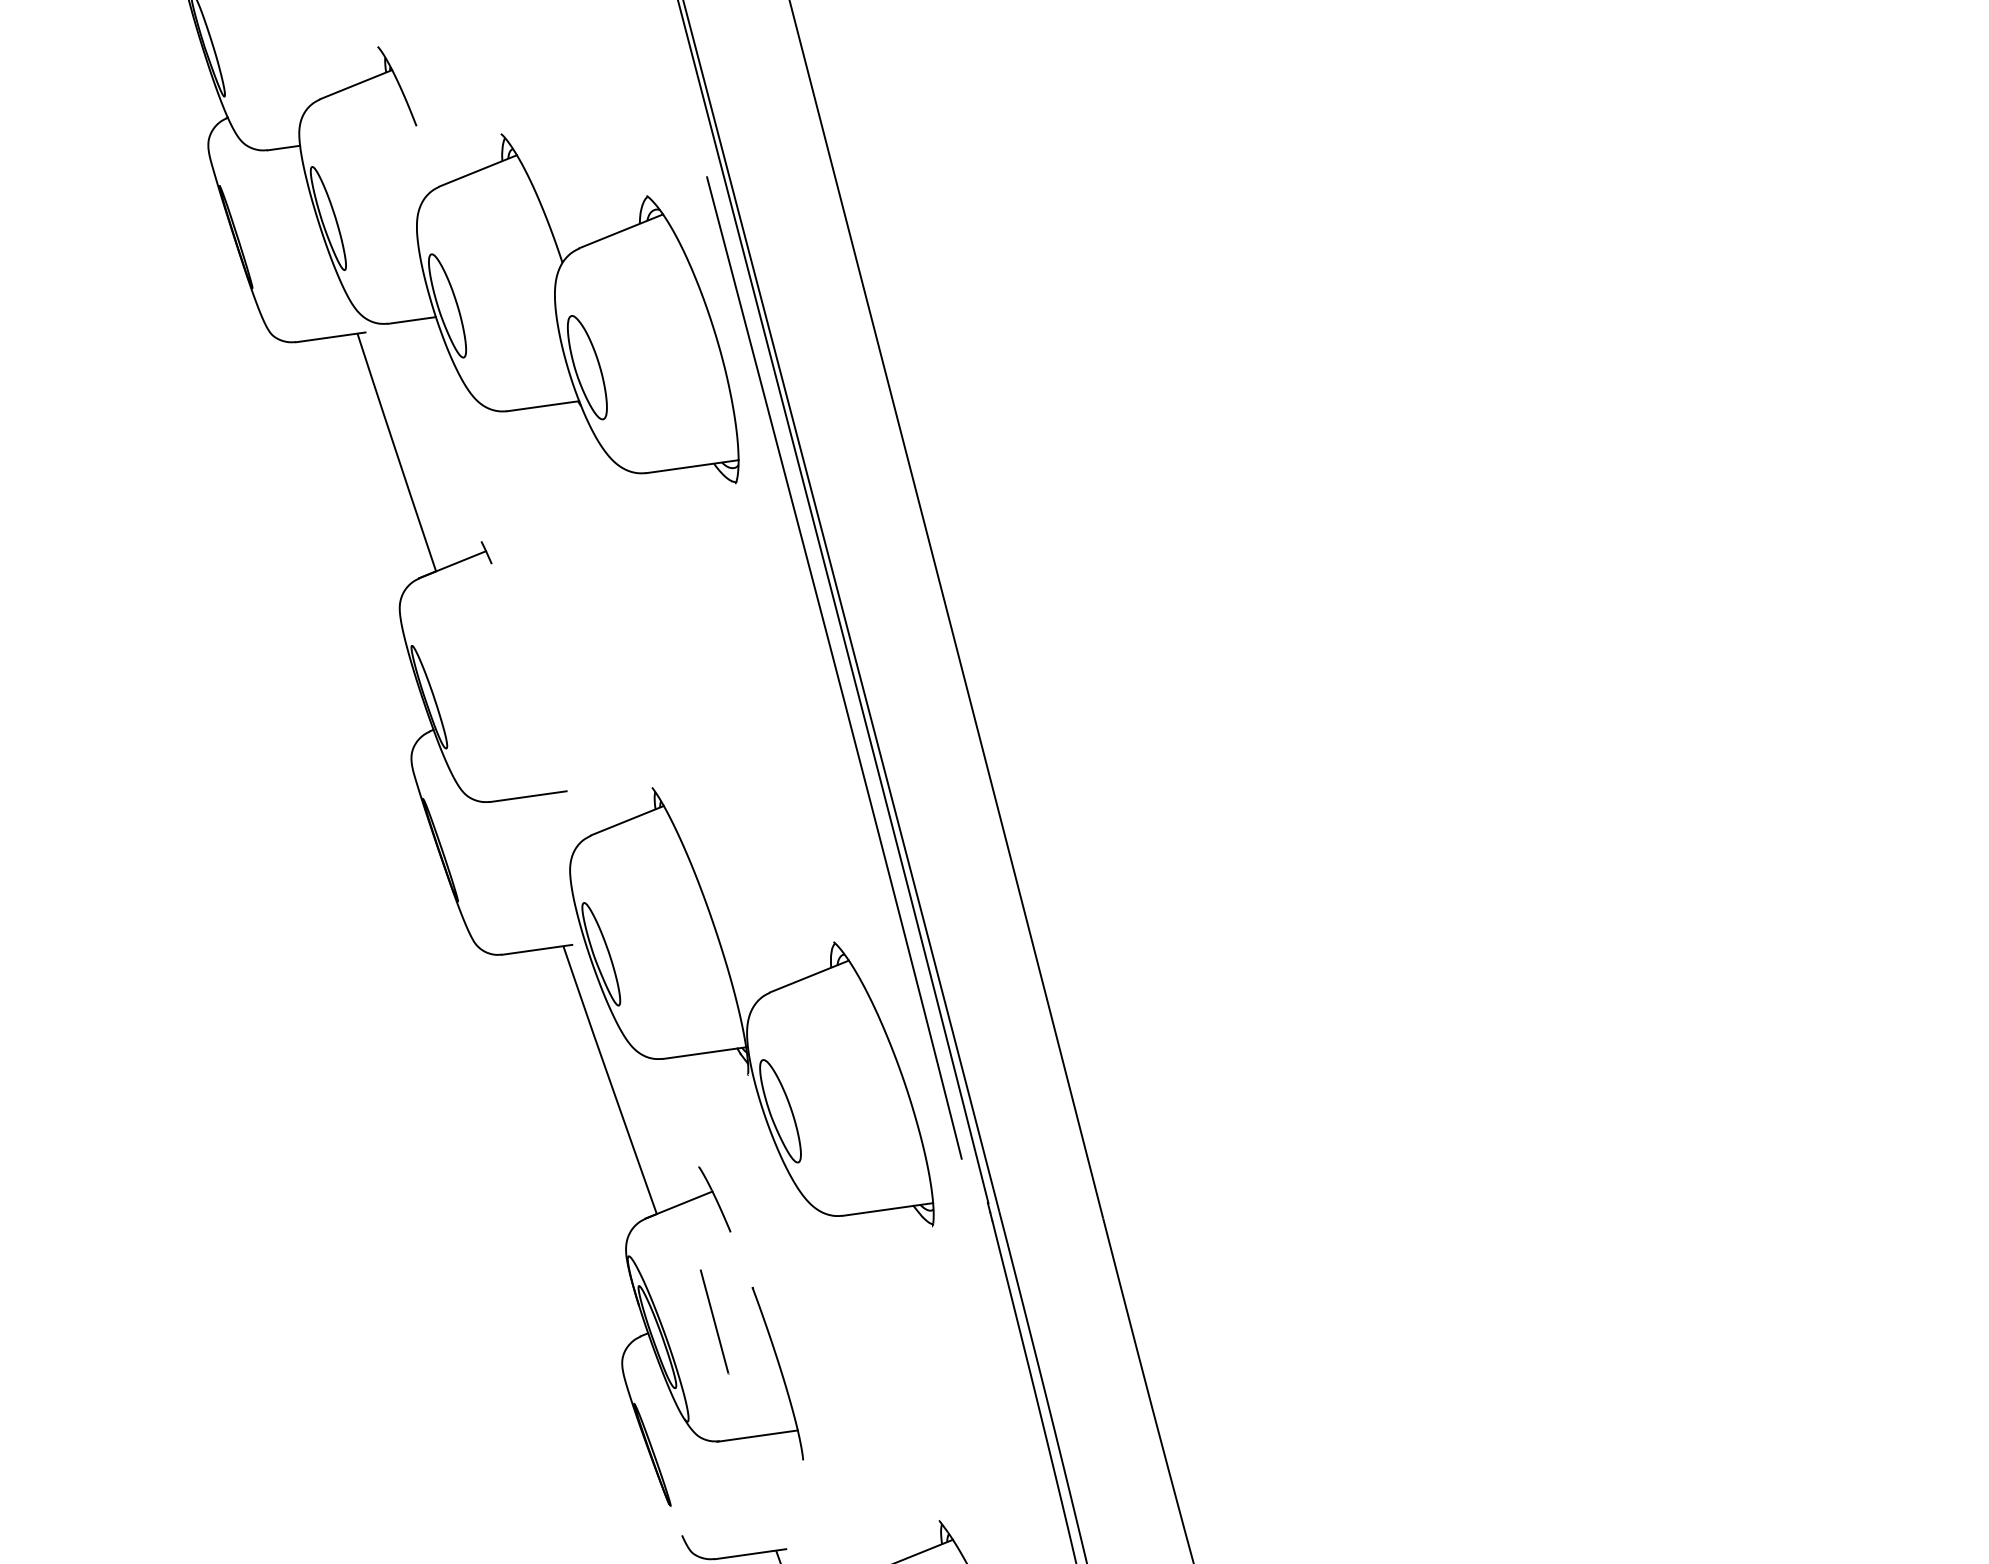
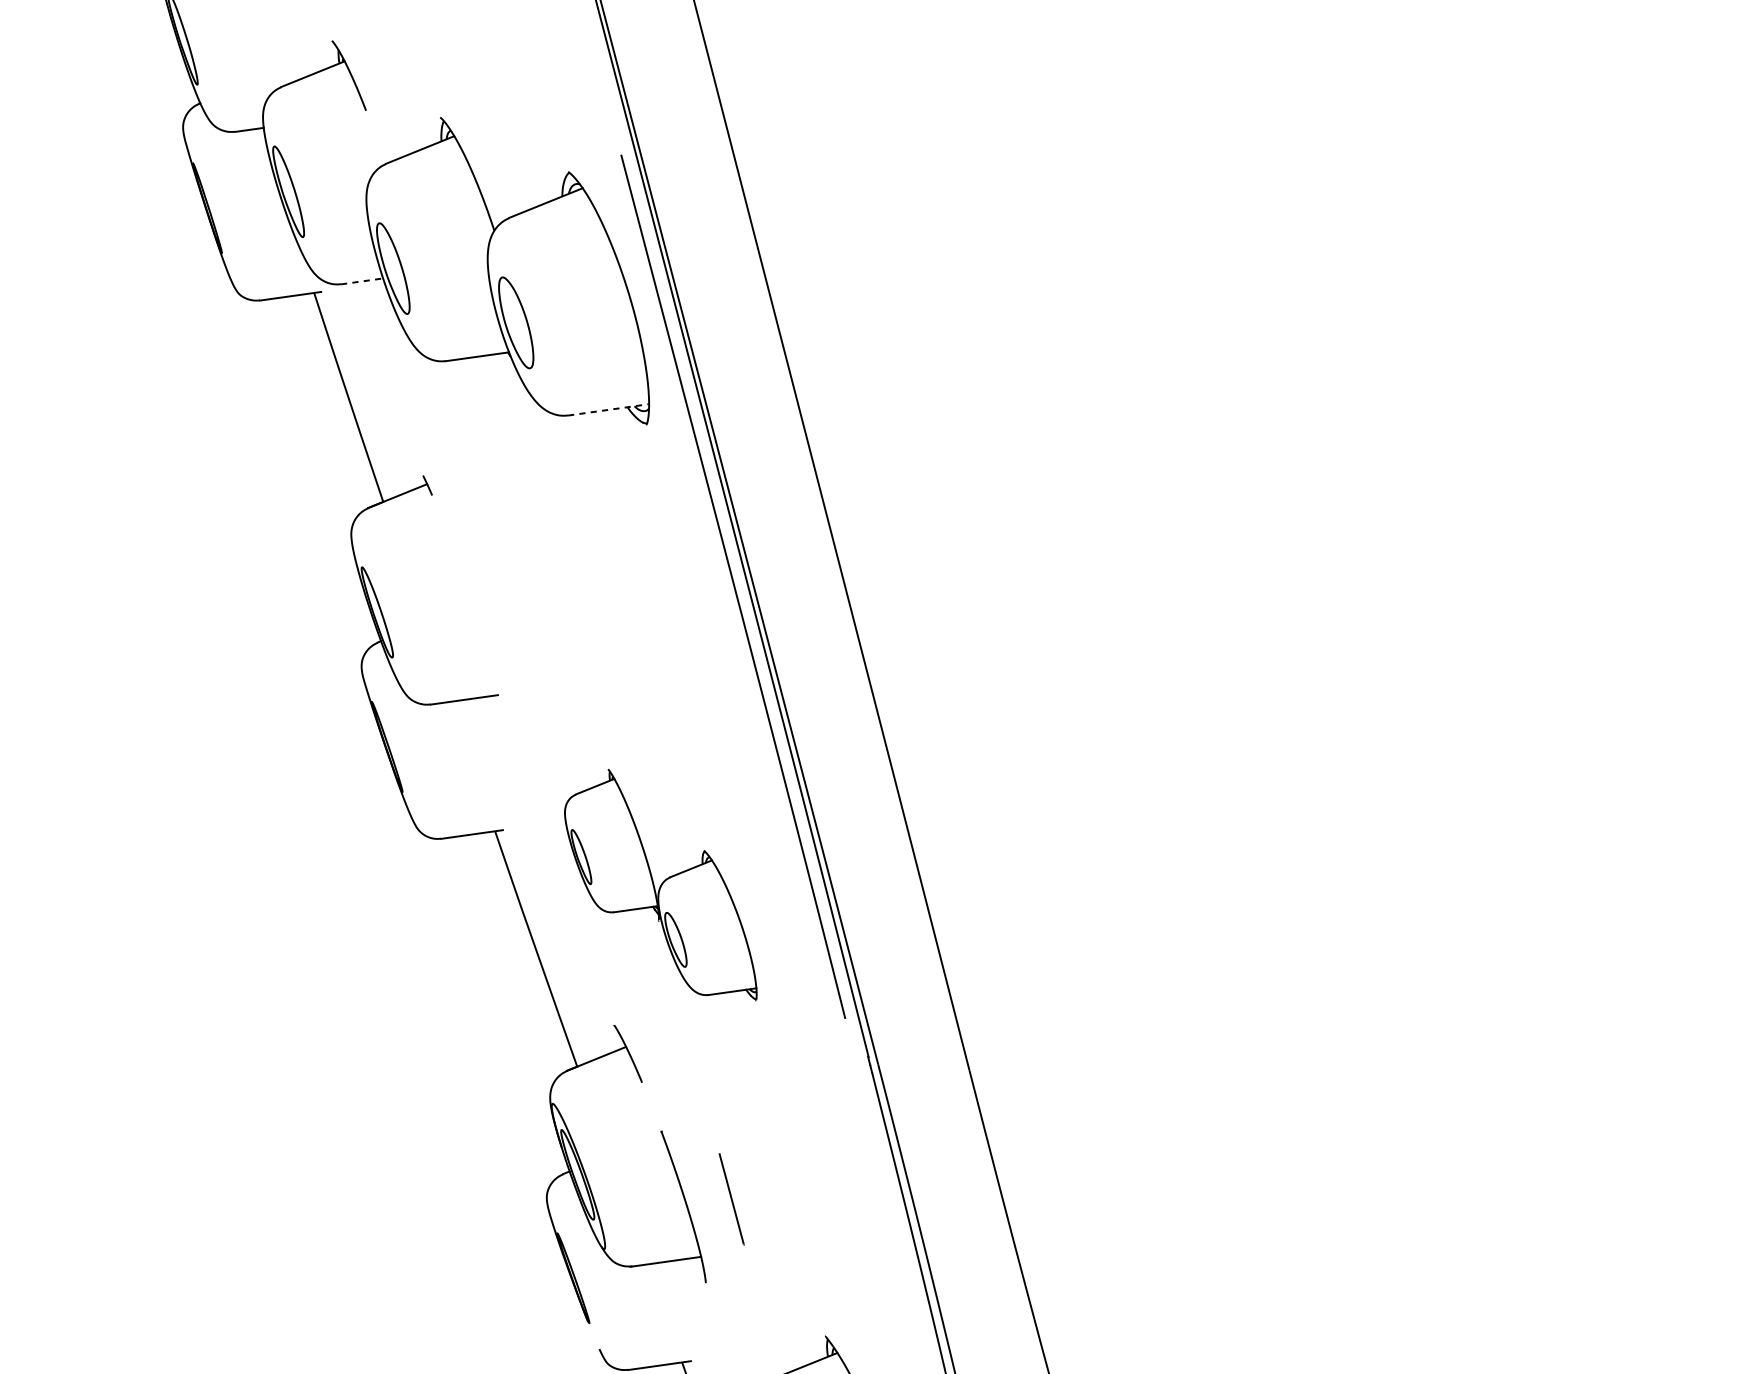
line: (412, 320) -> (362, 281), solid -> dashed
line: (692, 466) -> (608, 409), solid -> dashed
part: (751, 1007) -> (660, 885), size x0.6
line: (714, 1321) -> (731, 1198), moved

